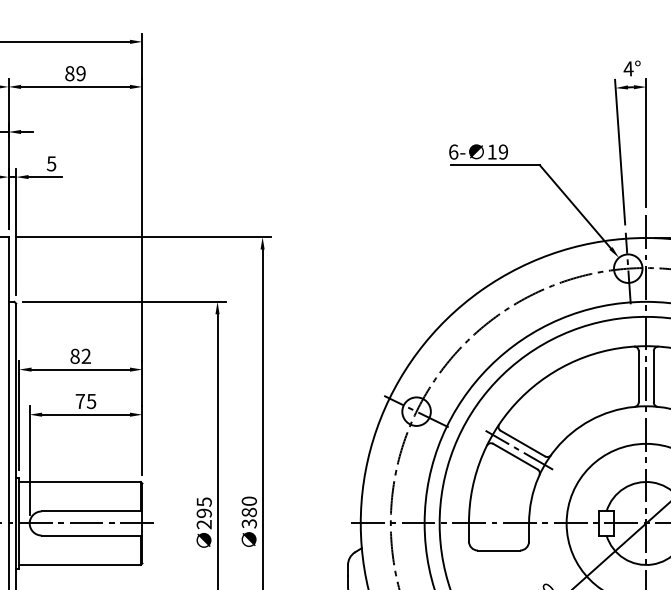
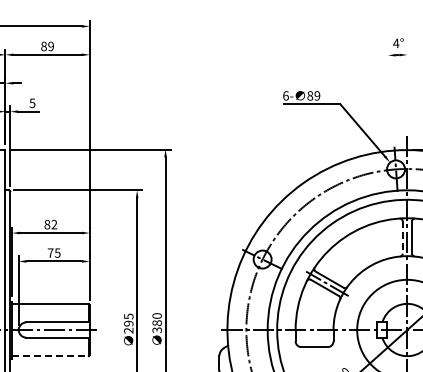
line: (646, 141) -> (407, 89), removed
text: (492, 151) -> (310, 95), 19 -> 89
line: (619, 151) -> (390, 95), removed
line: (638, 378) -> (402, 238), solid -> dashed
line: (80, 565) -> (50, 356), solid -> dashed

